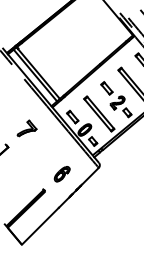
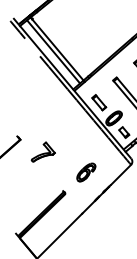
part: (26, 128) -> (42, 152), moved

